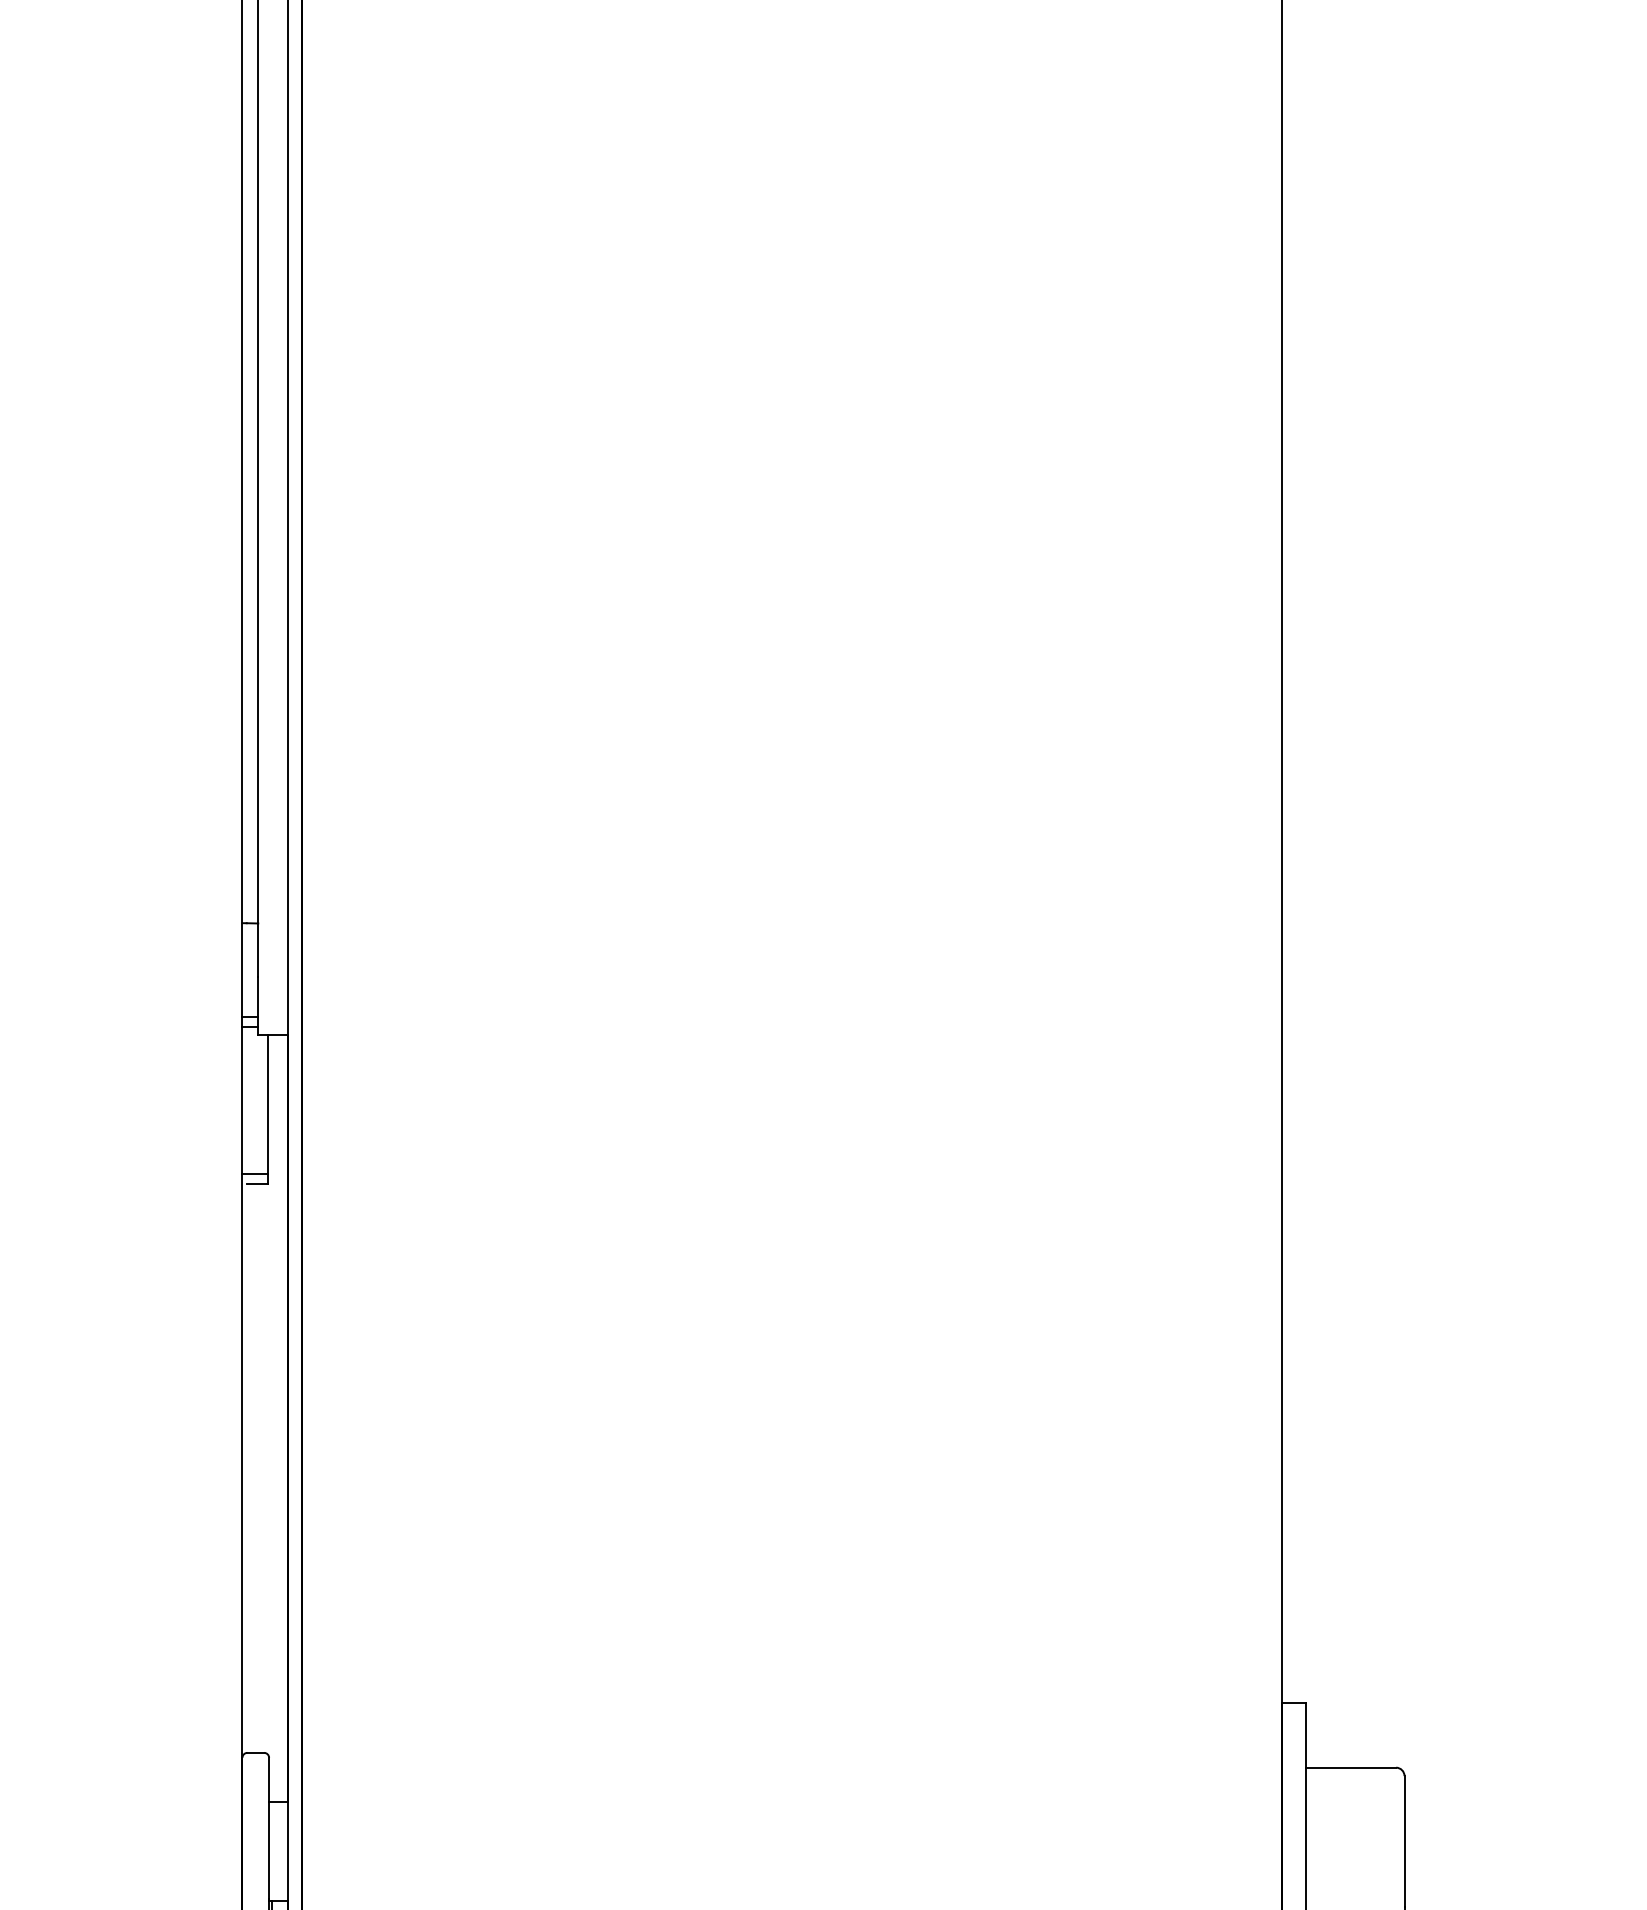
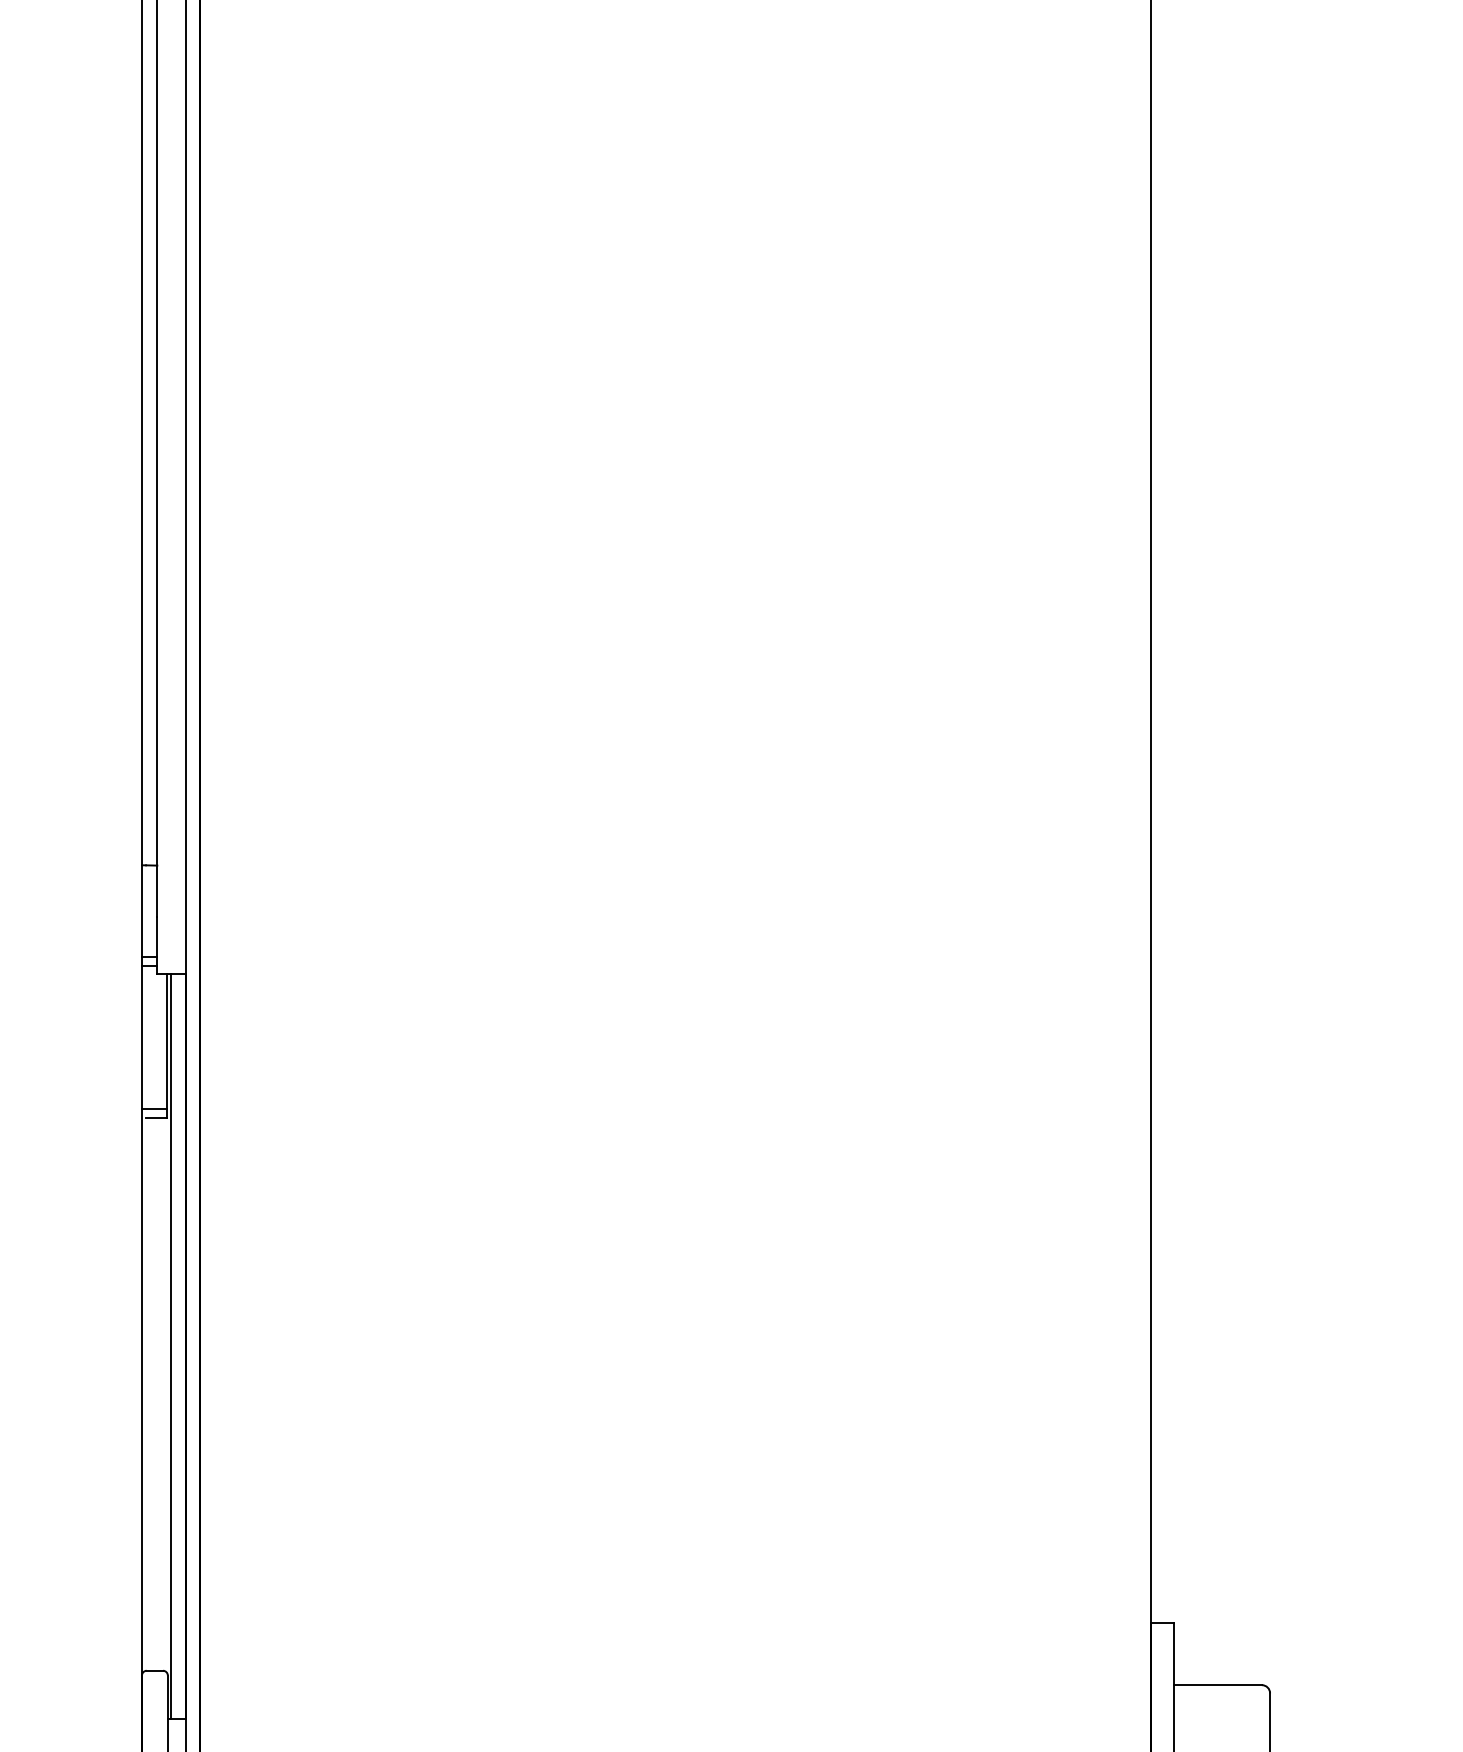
line: (272, 1418) -> (171, 1346), added

